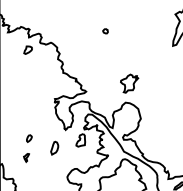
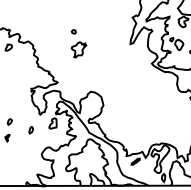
part: (128, 83) -> (78, 49), moved
part: (53, 148) -> (30, 130), size x0.62

